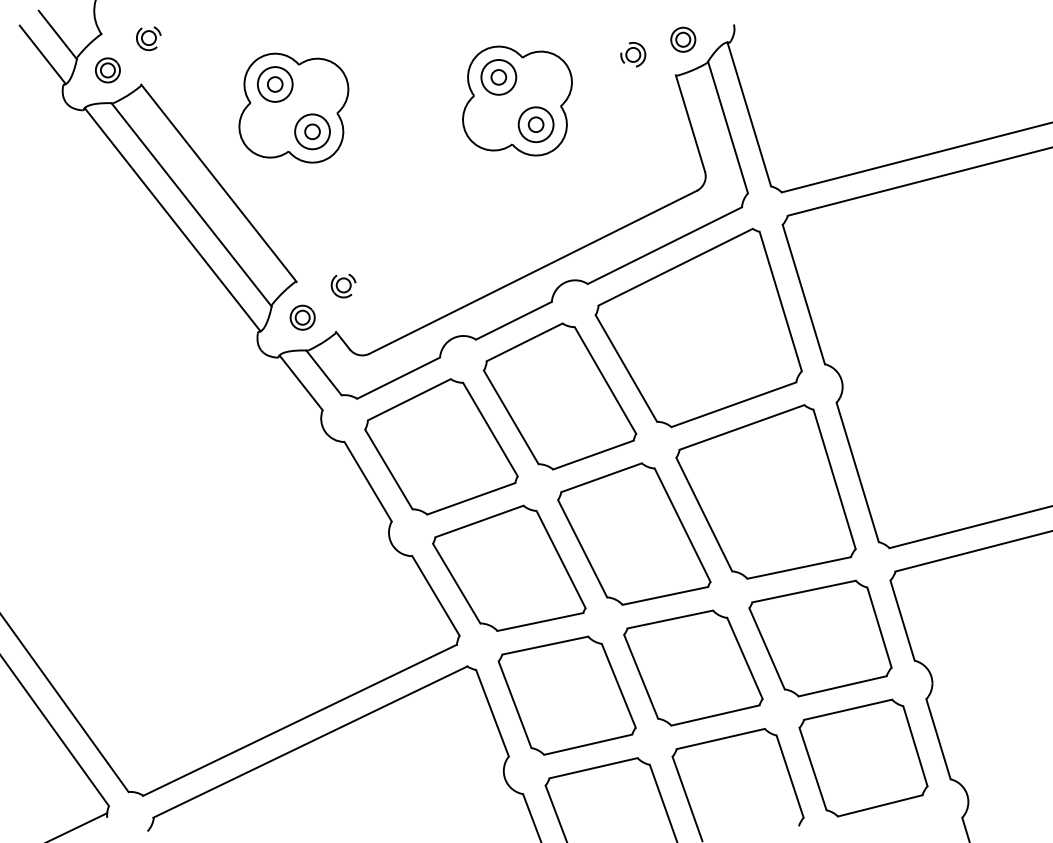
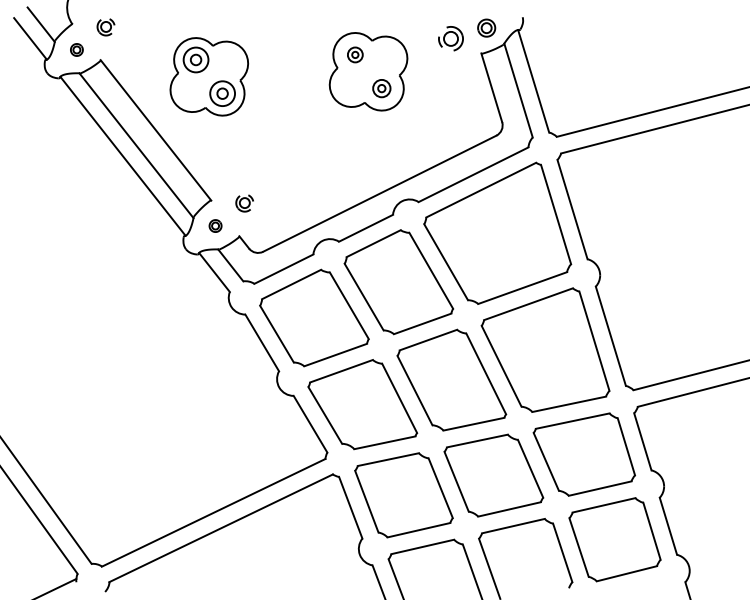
part: (633, 54) -> (451, 38), size x1.4
part: (107, 70) -> (76, 50), size x0.7
part: (498, 77) -> (355, 55), size x0.6
part: (535, 124) -> (381, 88), size x0.7
part: (302, 317) -> (215, 225), size x0.7

